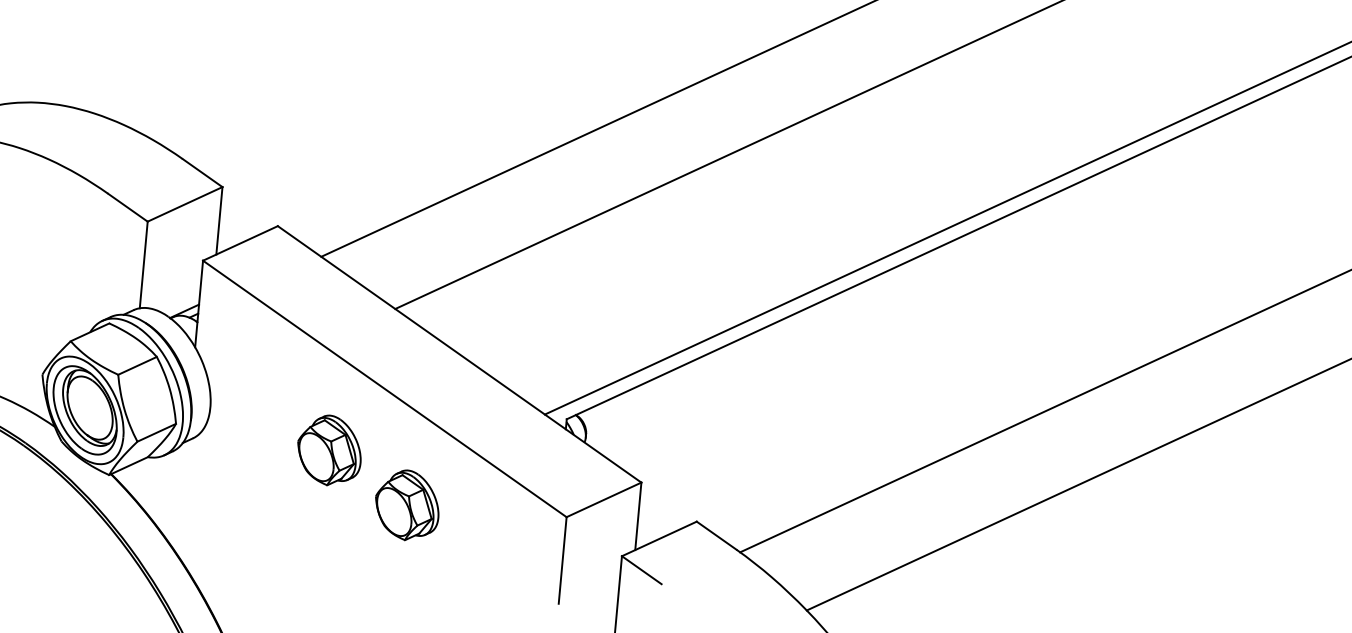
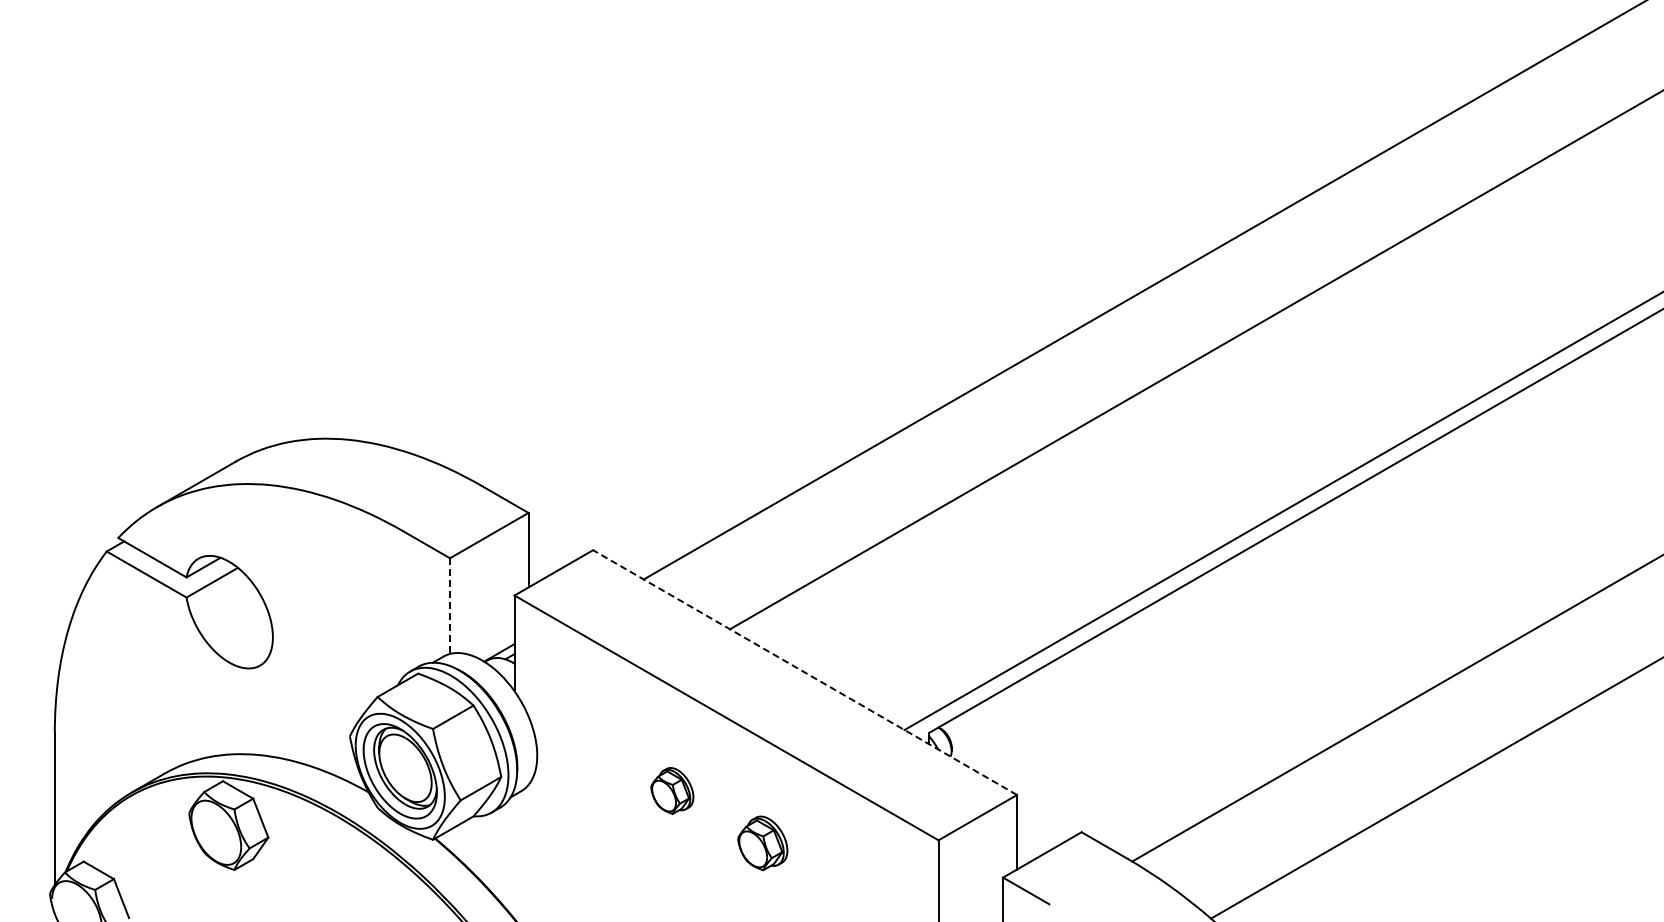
line: (144, 265) -> (450, 606), solid -> dashed
line: (460, 354) -> (805, 672), solid -> dashed
part: (329, 450) -> (672, 790), size x0.6
part: (407, 505) -> (762, 843), size x0.7

